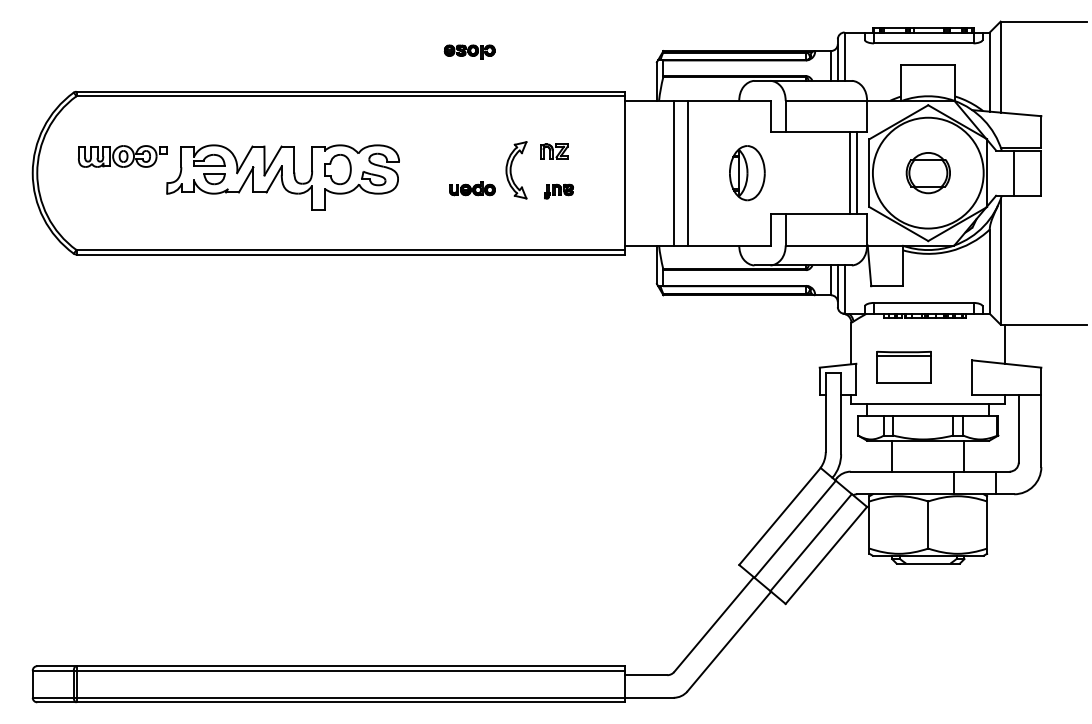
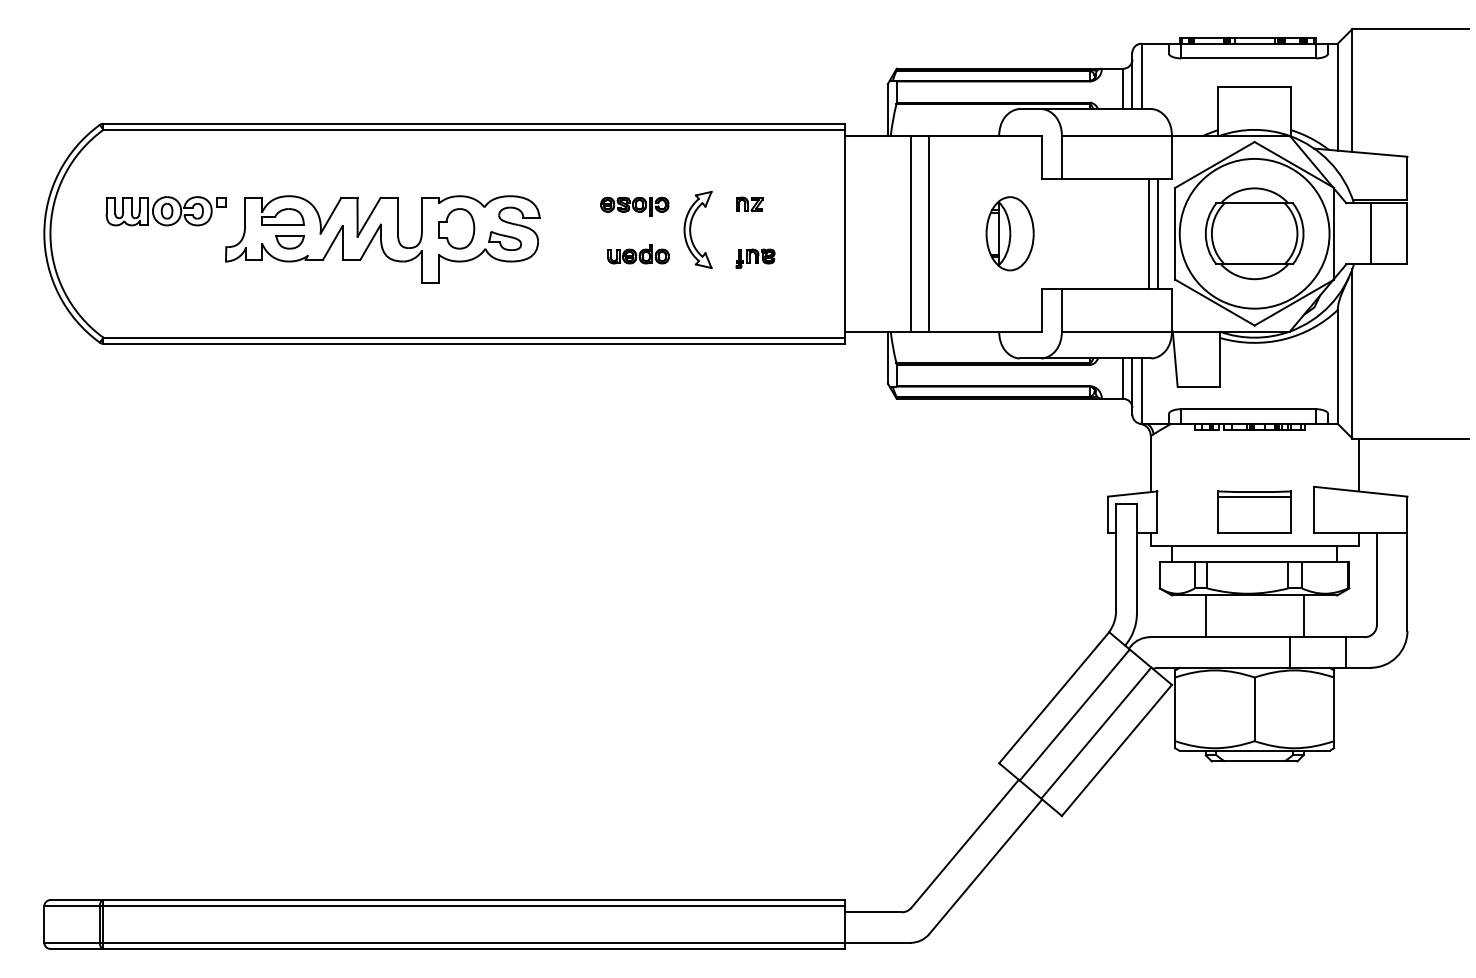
part: (469, 51) -> (634, 205), moved
part: (554, 151) -> (749, 204), size x0.71
part: (928, 172) -> (1254, 232), size x1.67
part: (903, 366) -> (1253, 511), moved

